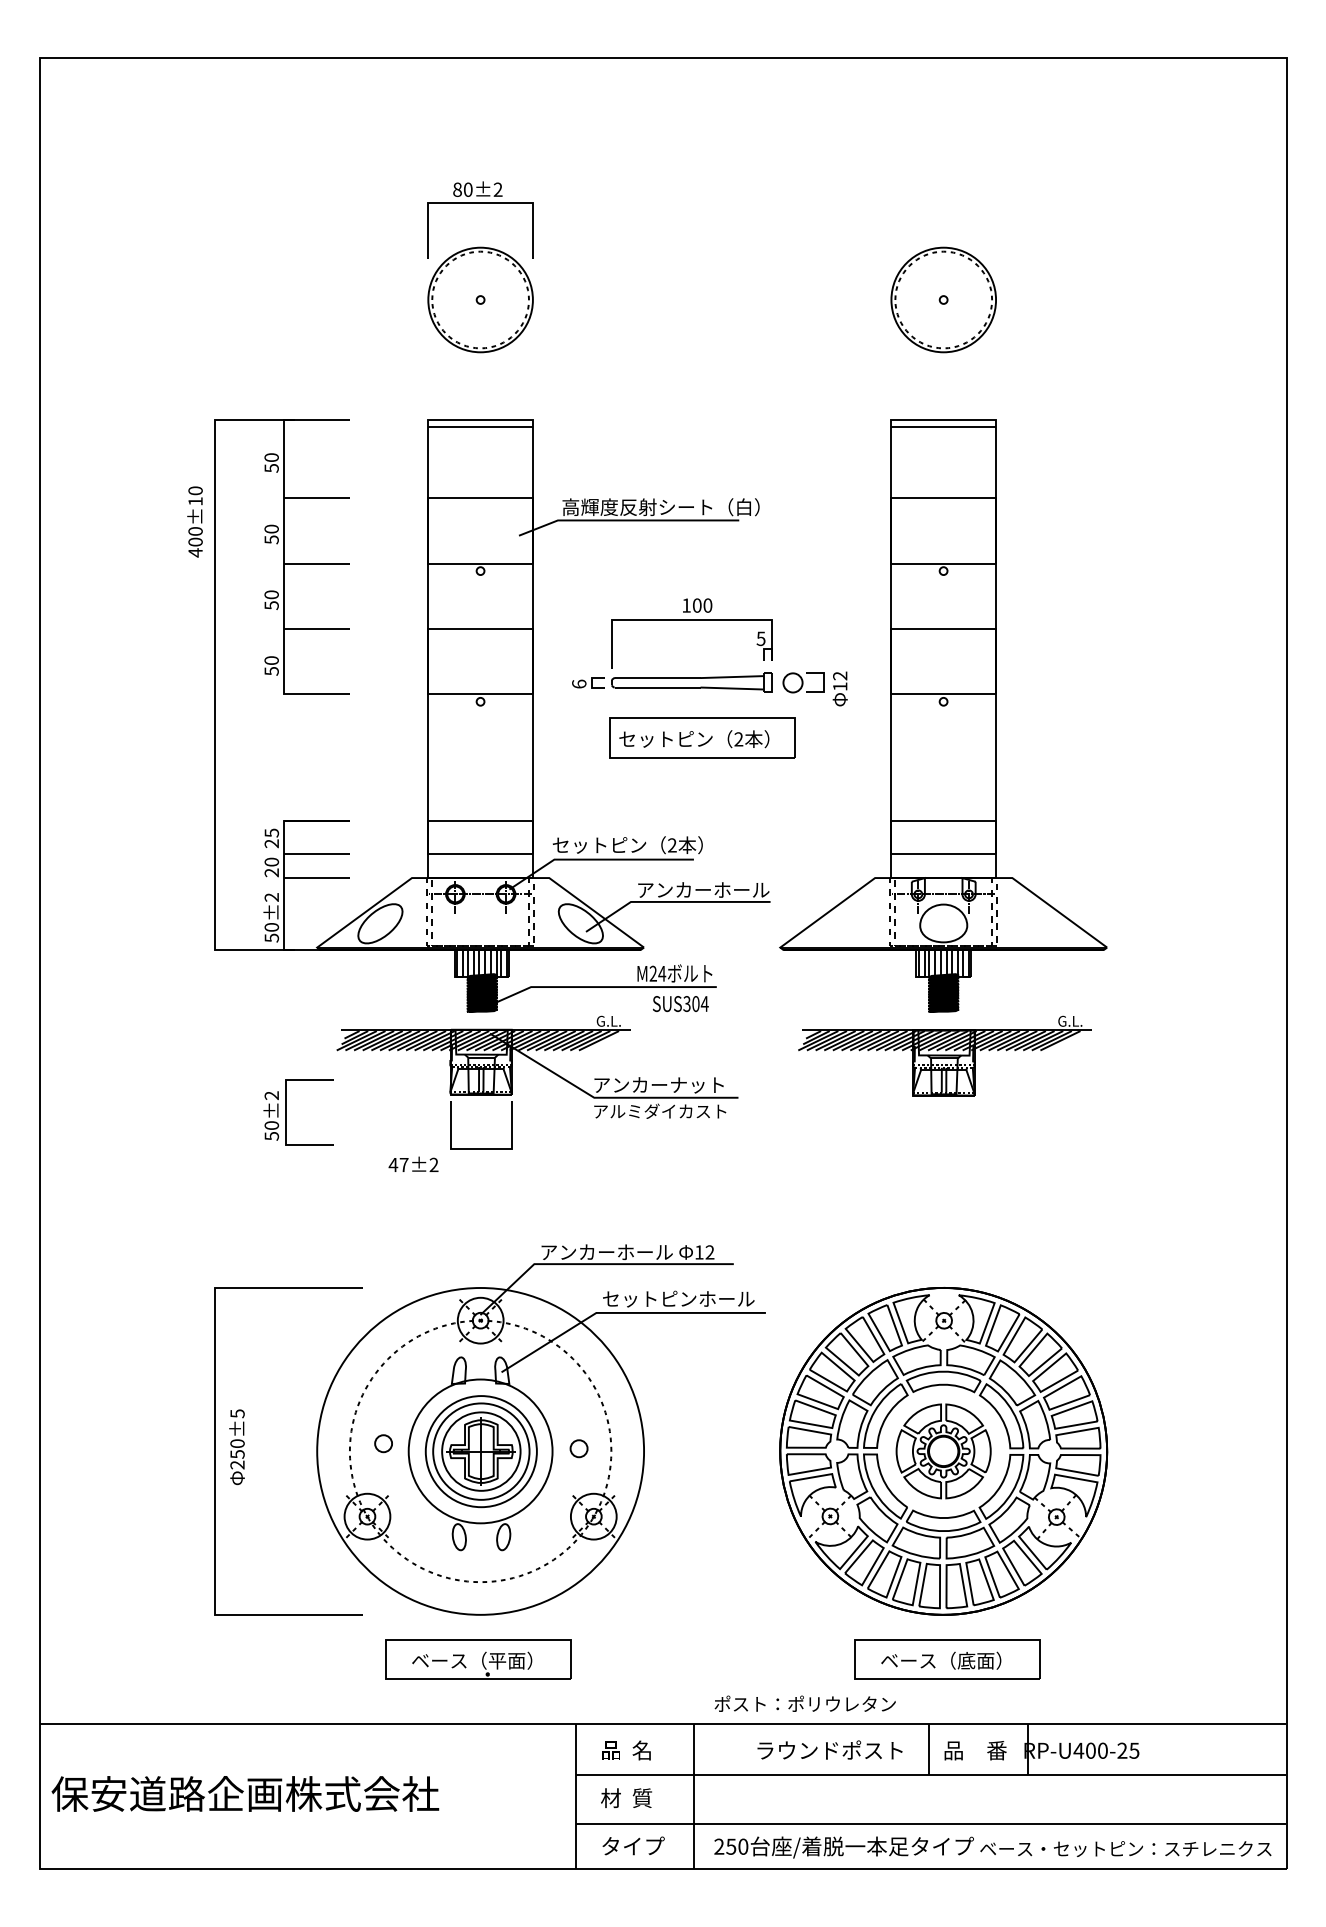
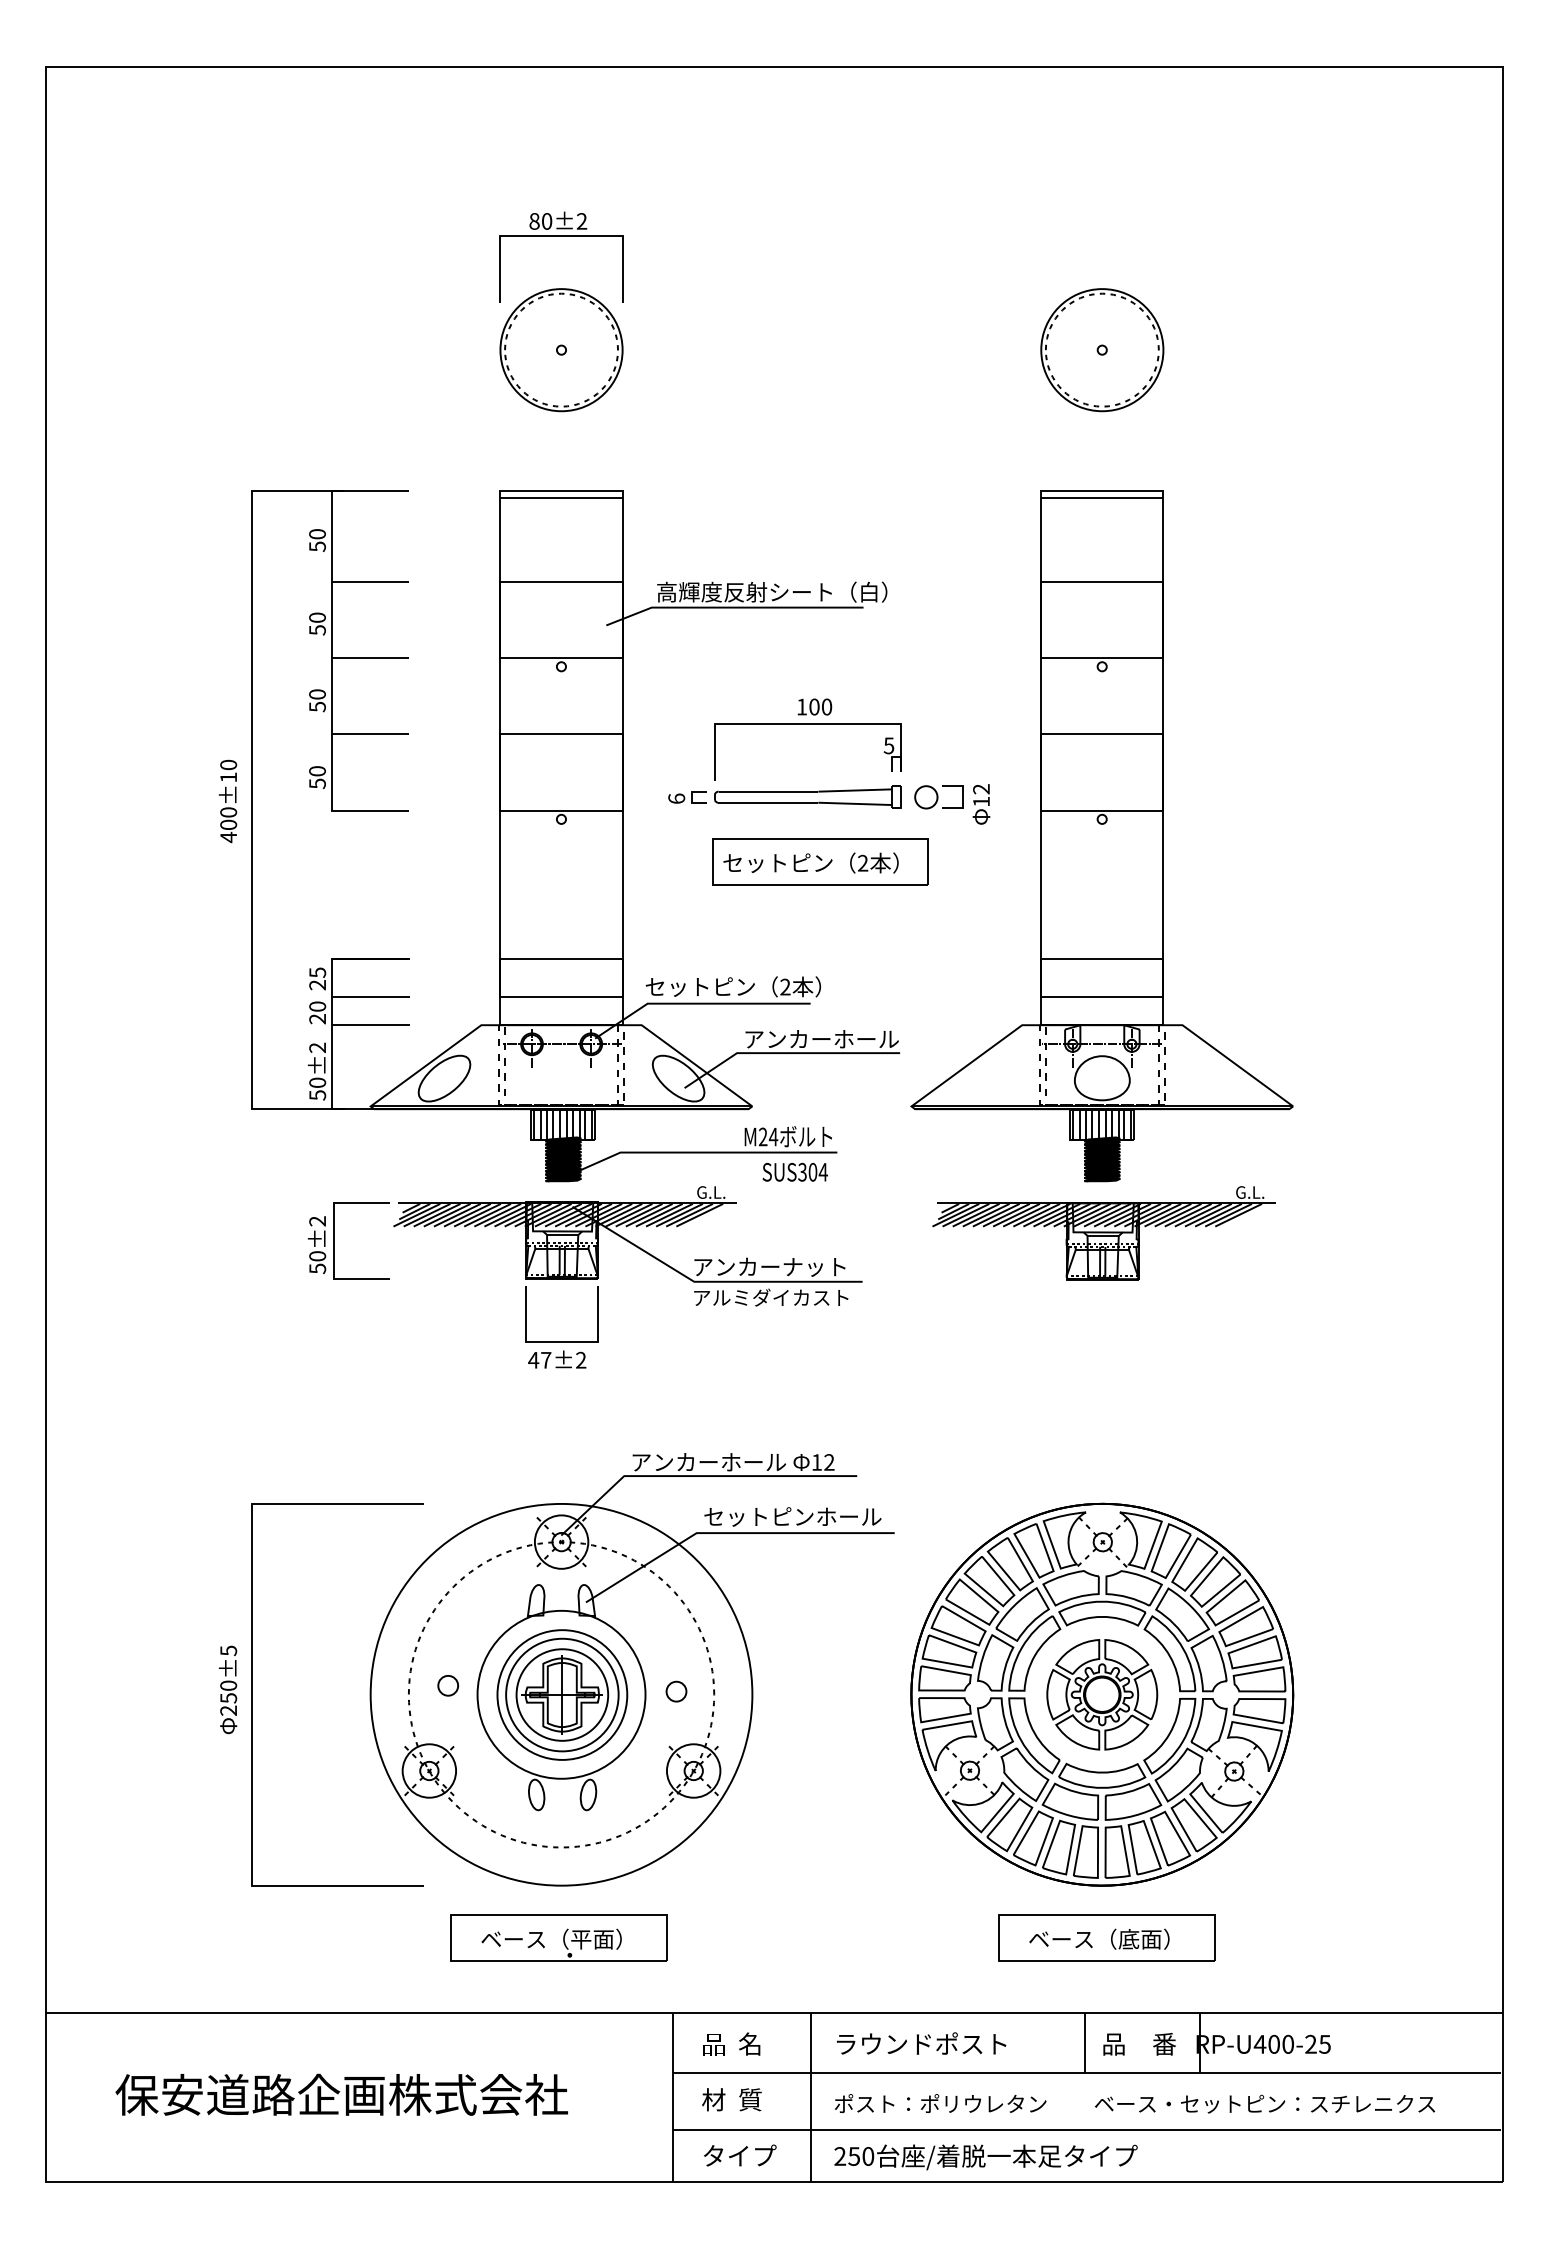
text: (195, 522) -> (228, 801), moved
part: (286, 1112) -> (334, 1240), moved
text: (413, 1164) -> (557, 1359), moved
text: (236, 1446) -> (227, 1689), moved
text: (805, 1703) -> (940, 2103), moved
text: (829, 1750) -> (921, 2043), moved
text: (245, 1793) -> (341, 2094), moved
text: (1125, 1848) -> (1264, 2103), moved

